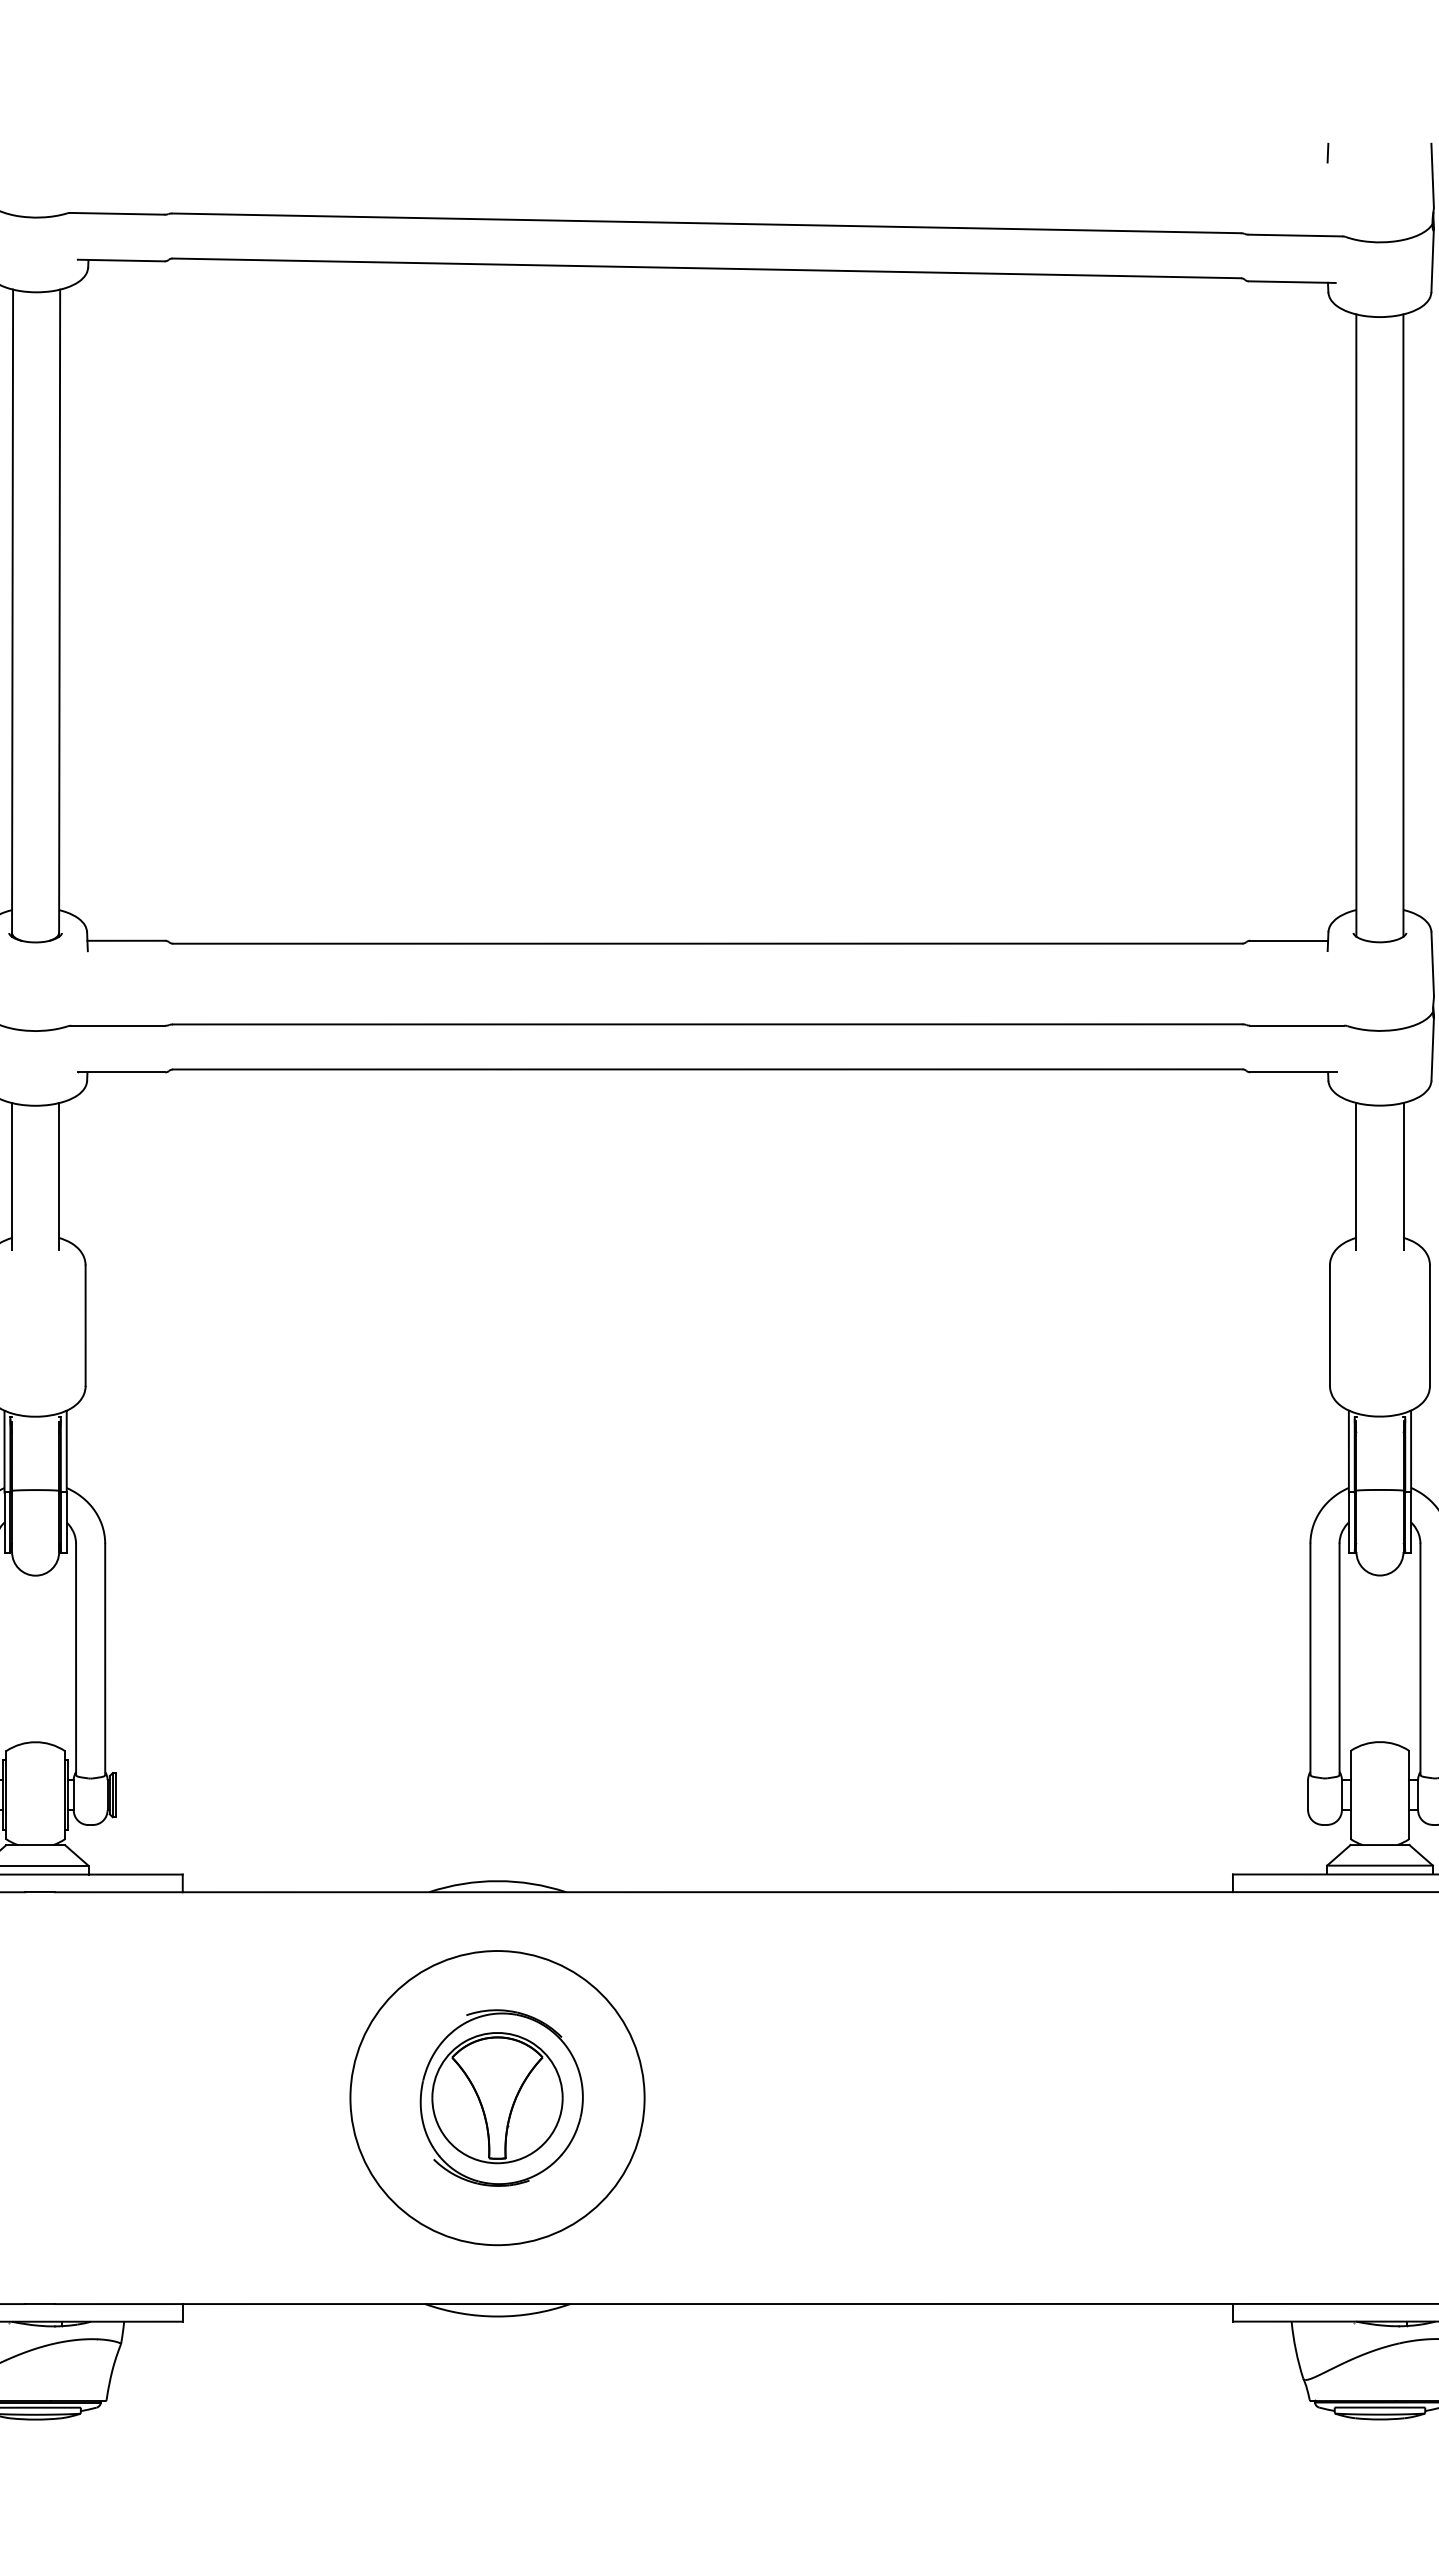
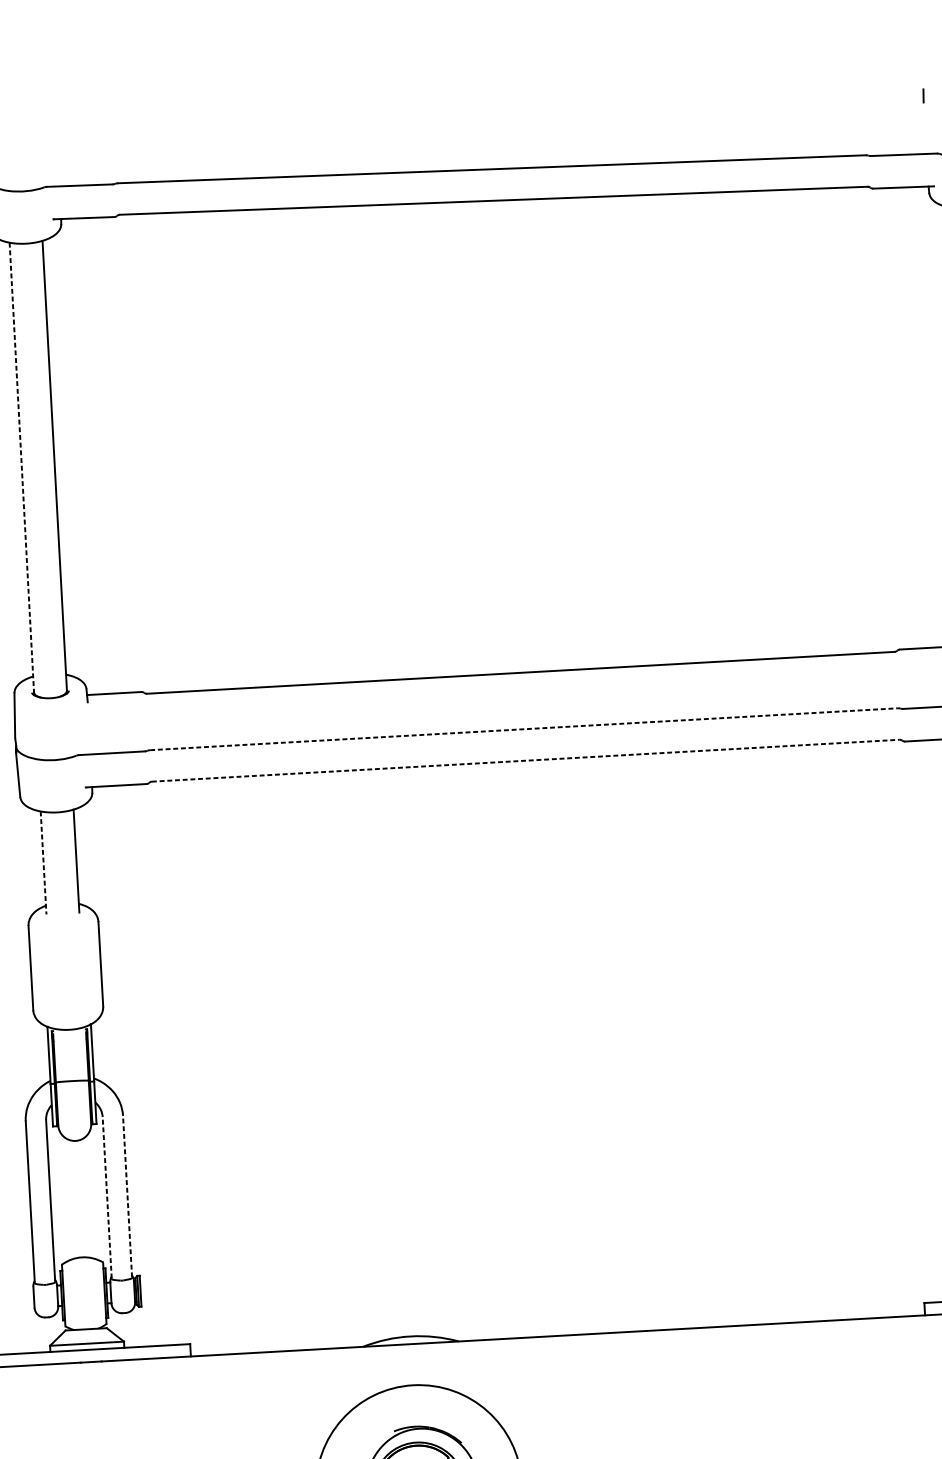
line: (12, 611) -> (21, 467), solid -> dashed
line: (707, 1024) -> (523, 729), solid -> dashed
line: (707, 1069) -> (525, 760), solid -> dashed
line: (12, 1176) -> (43, 862), solid -> dashed
line: (76, 1658) -> (107, 1197), solid -> dashed
line: (105, 1658) -> (127, 1196), solid -> dashed

